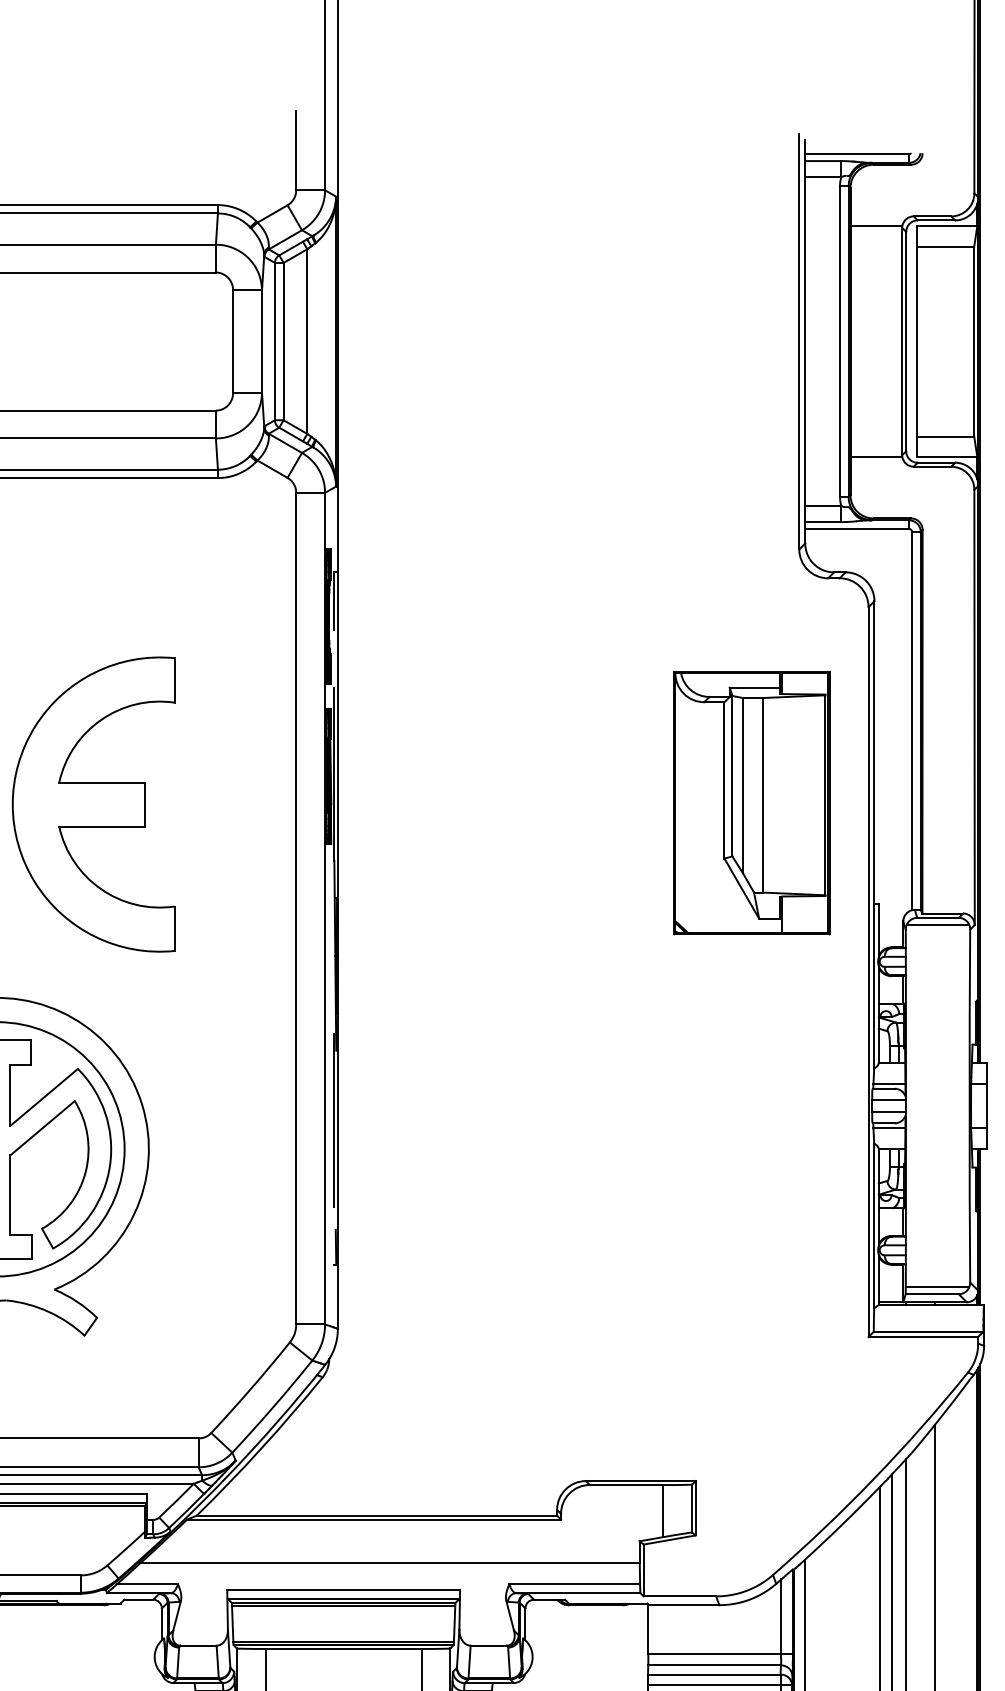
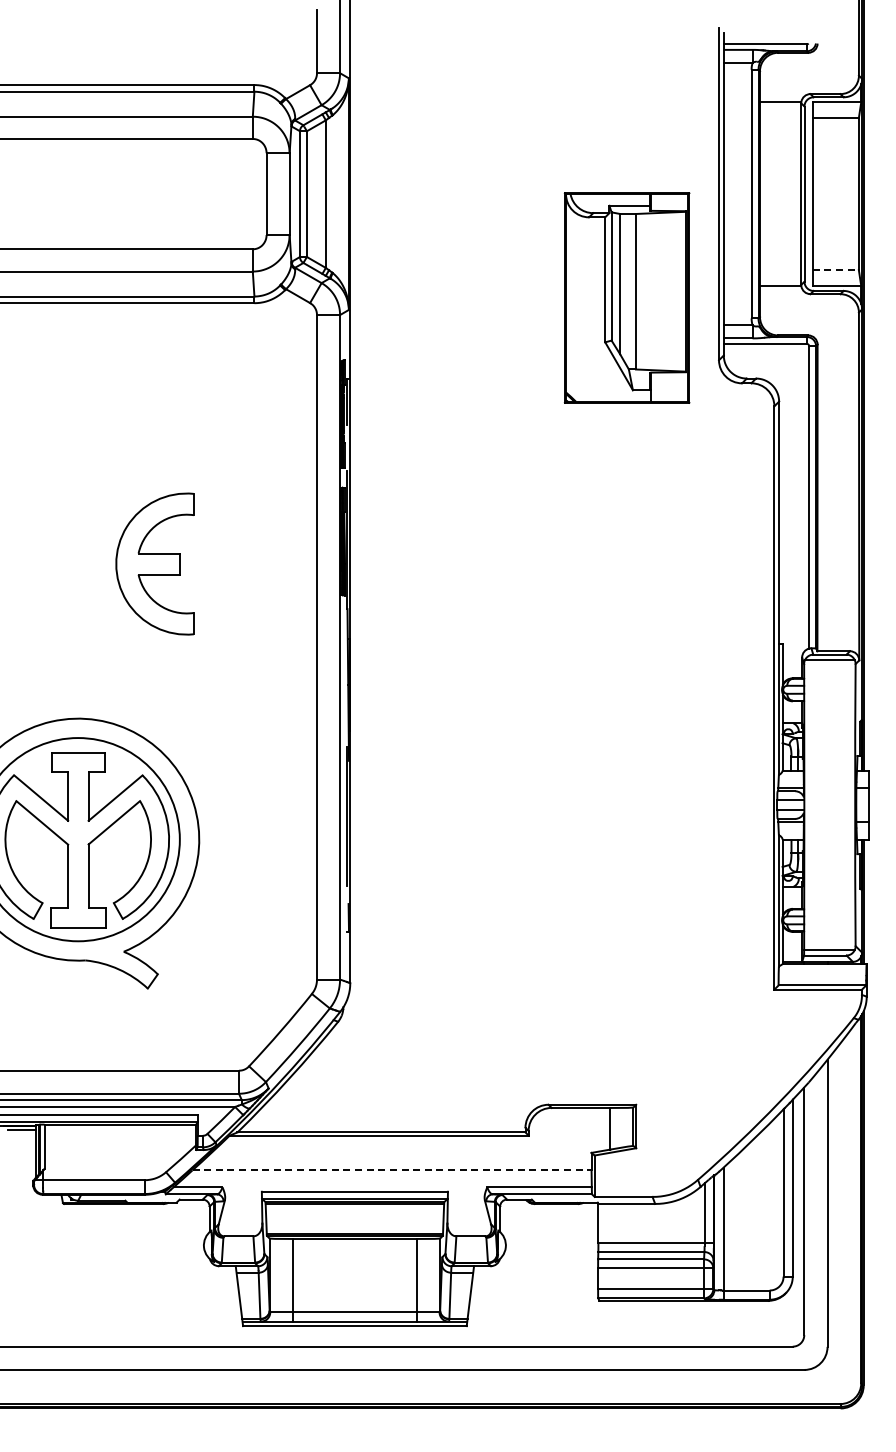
line: (946, 437) -> (836, 270), solid -> dashed
part: (751, 802) -> (626, 297), moved
part: (92, 803) -> (154, 563), size x0.6
line: (390, 1563) -> (392, 1170), solid -> dashed

